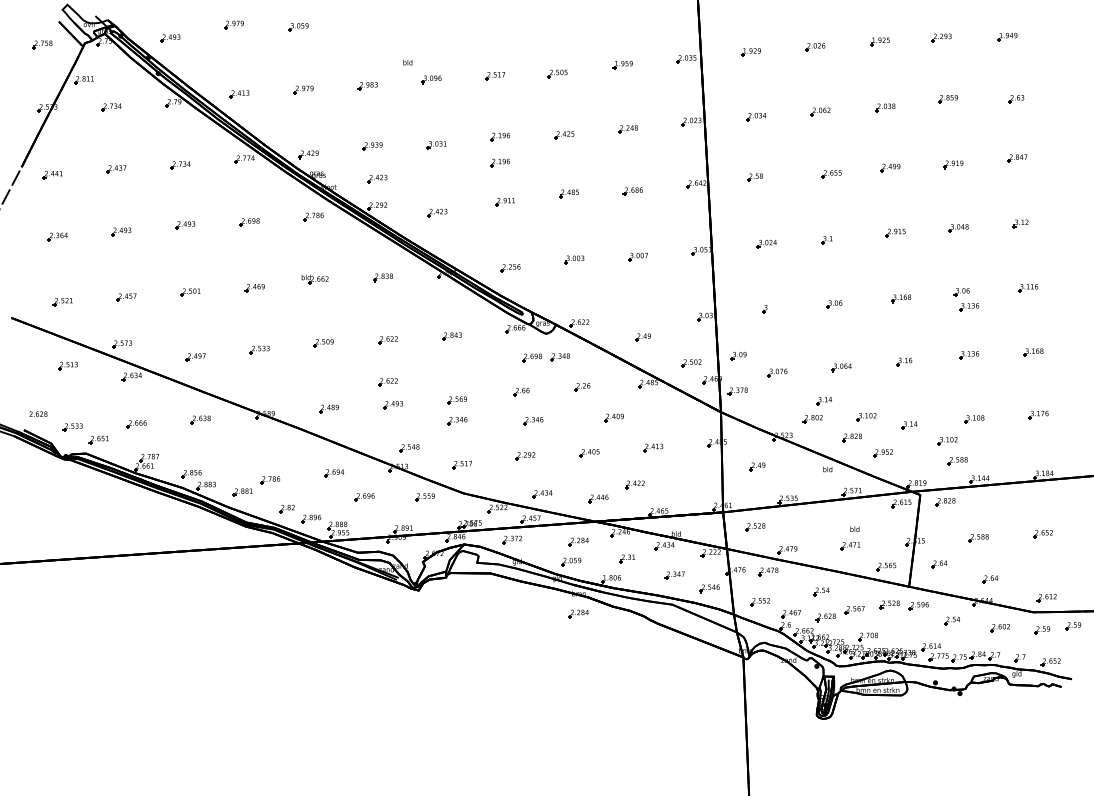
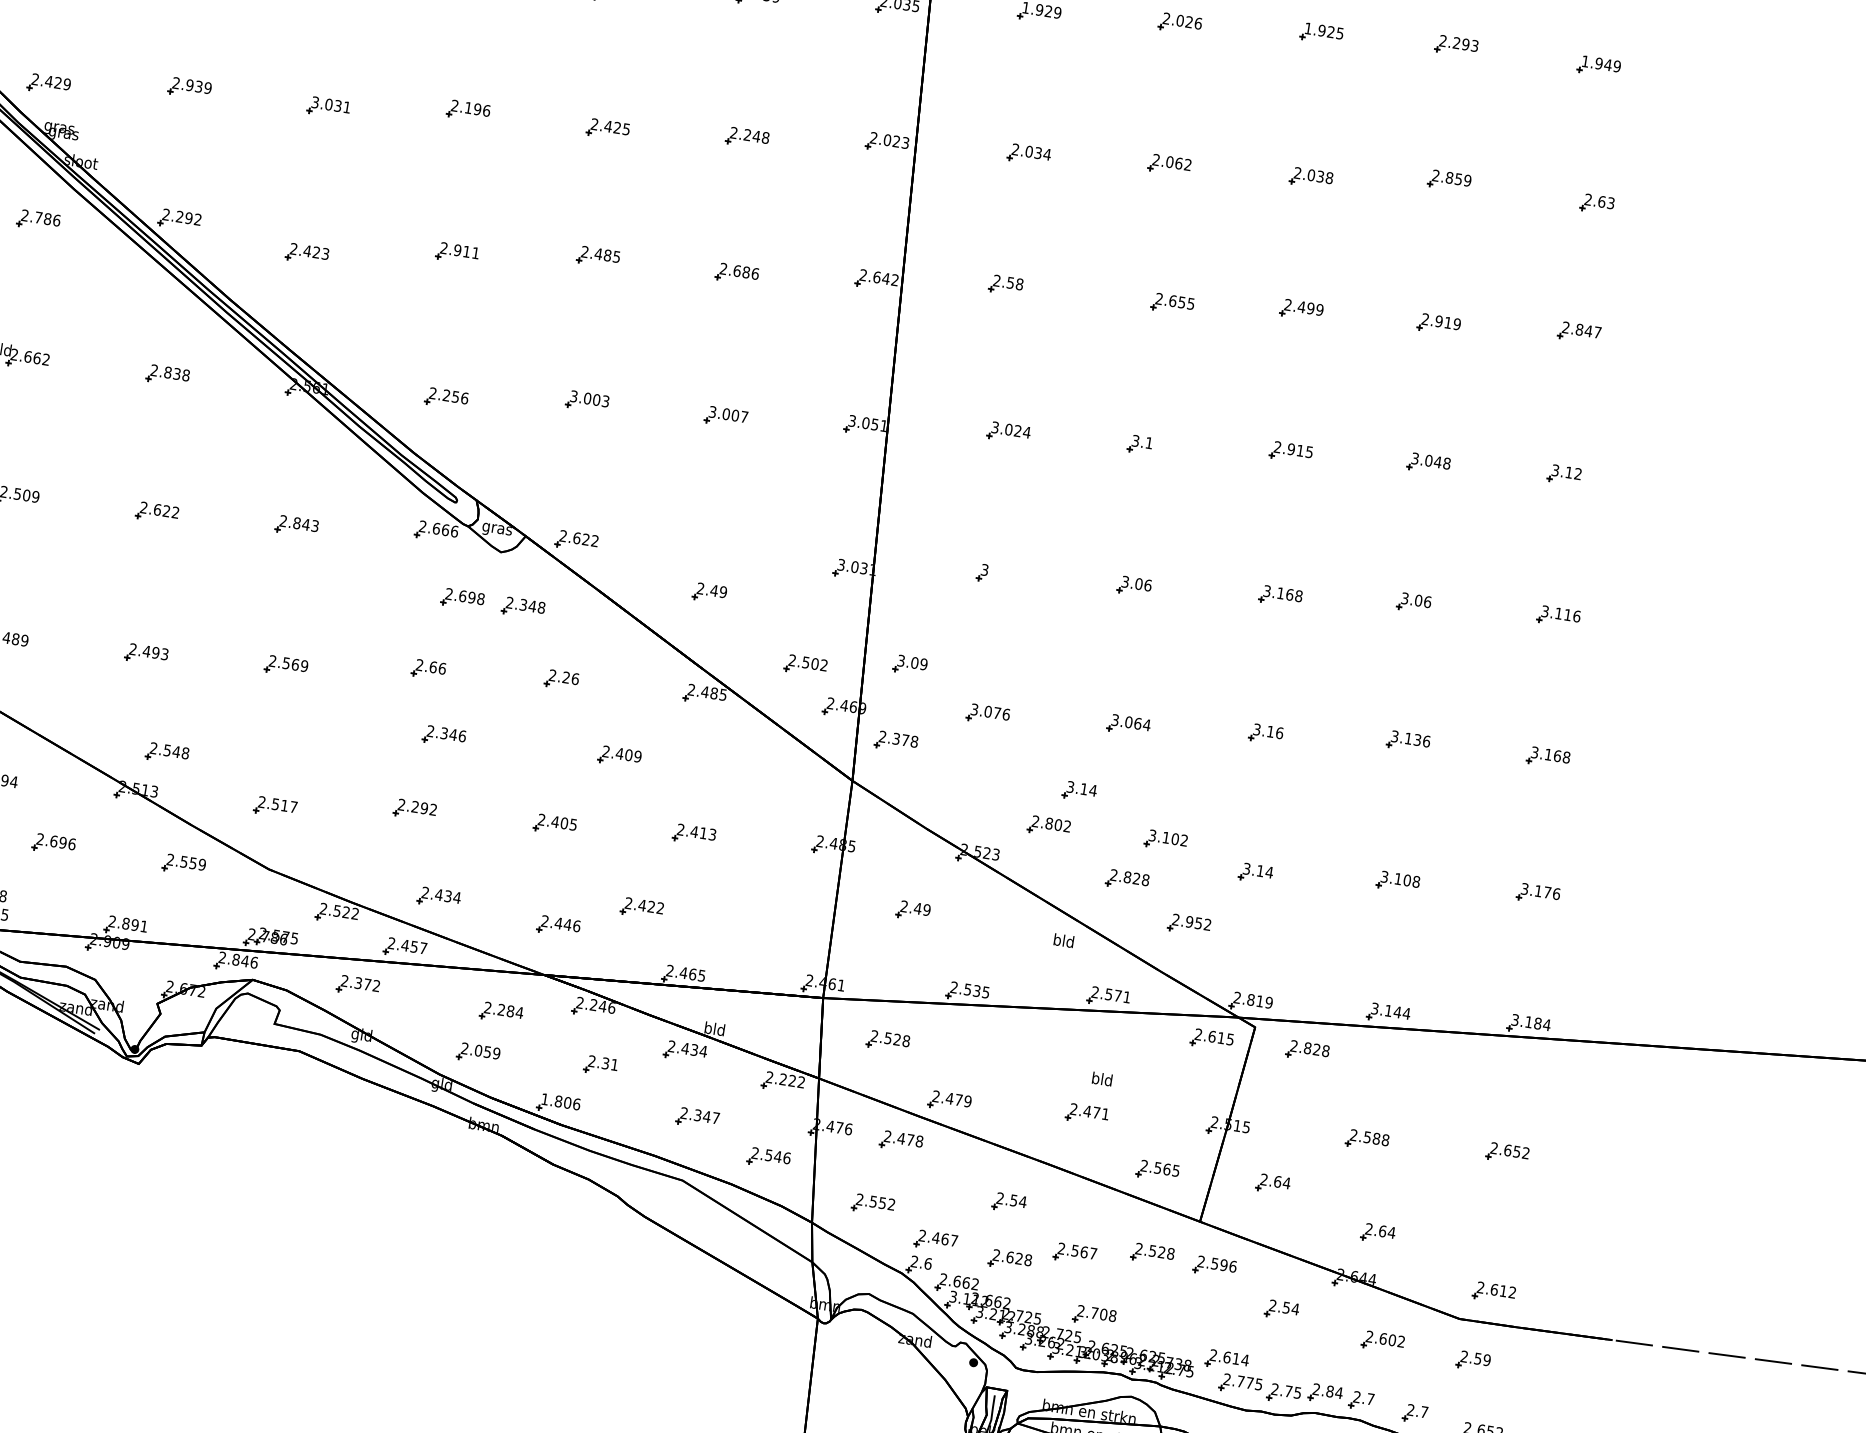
part: (500, 162) -> (460, 166), removed
part: (377, 178) -> (189, 159), removed
part: (969, 307) -> (1425, 638), removed
part: (387, 382) -> (141, 603), removed
part: (457, 421) -> (279, 711), removed
part: (947, 441) -> (1332, 920), removed
part: (957, 461) -> (1346, 967), removed
part: (578, 613) -> (476, 1167), removed
part: (1073, 626) -> (1541, 1363), removed

